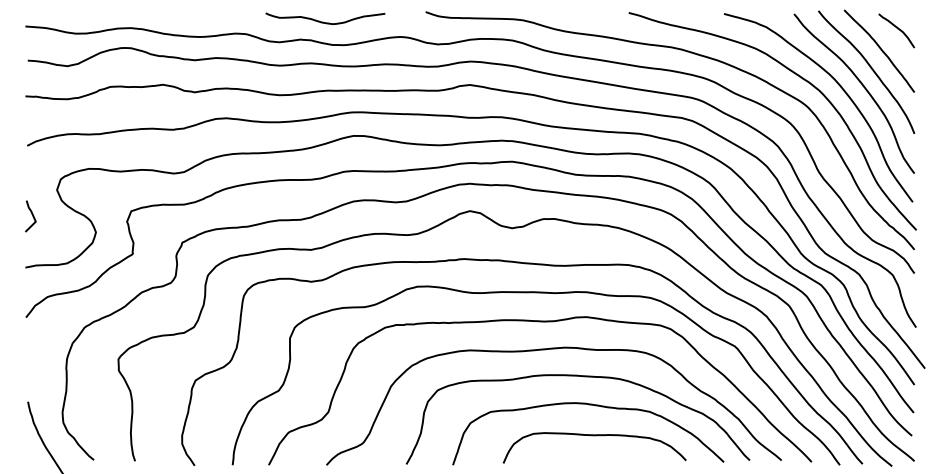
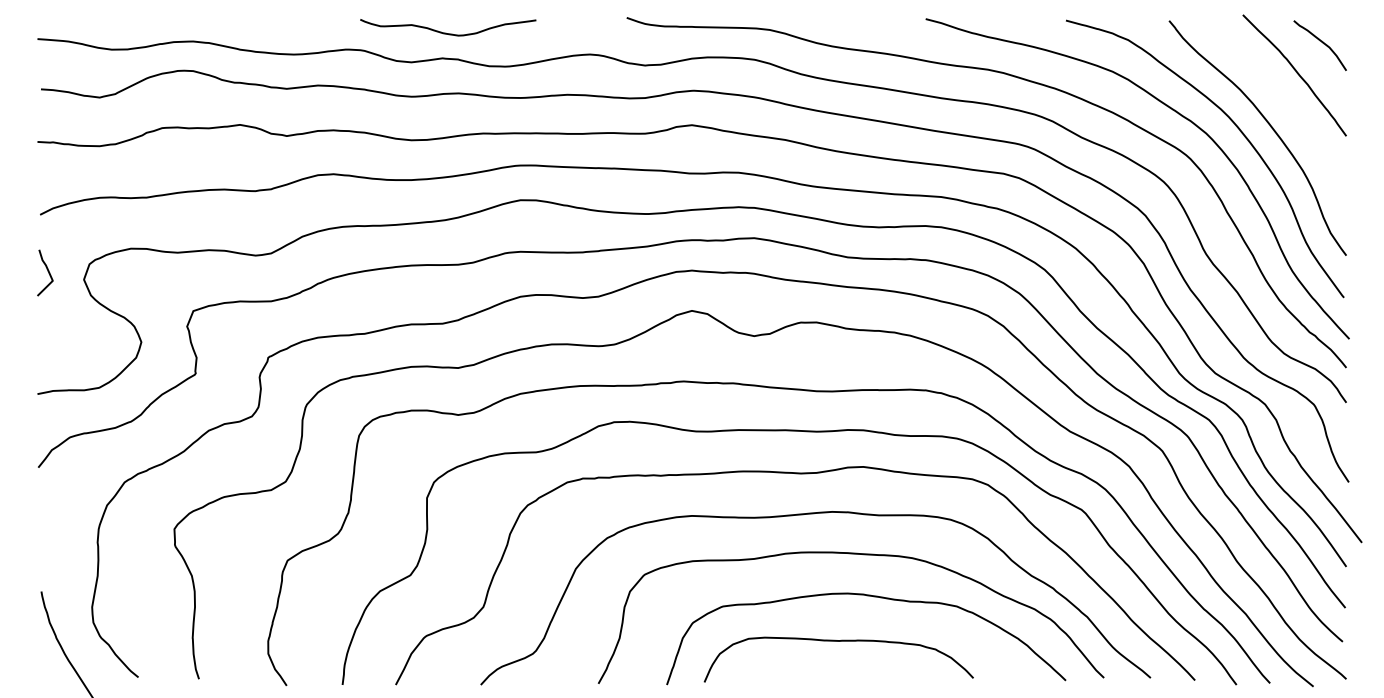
curve: (323, 21) -> (445, 31), moved
curve: (869, 67) -> (1280, 99), removed
curve: (32, 216) -> (47, 273), moved
curve: (594, 436) -> (838, 642), moved

